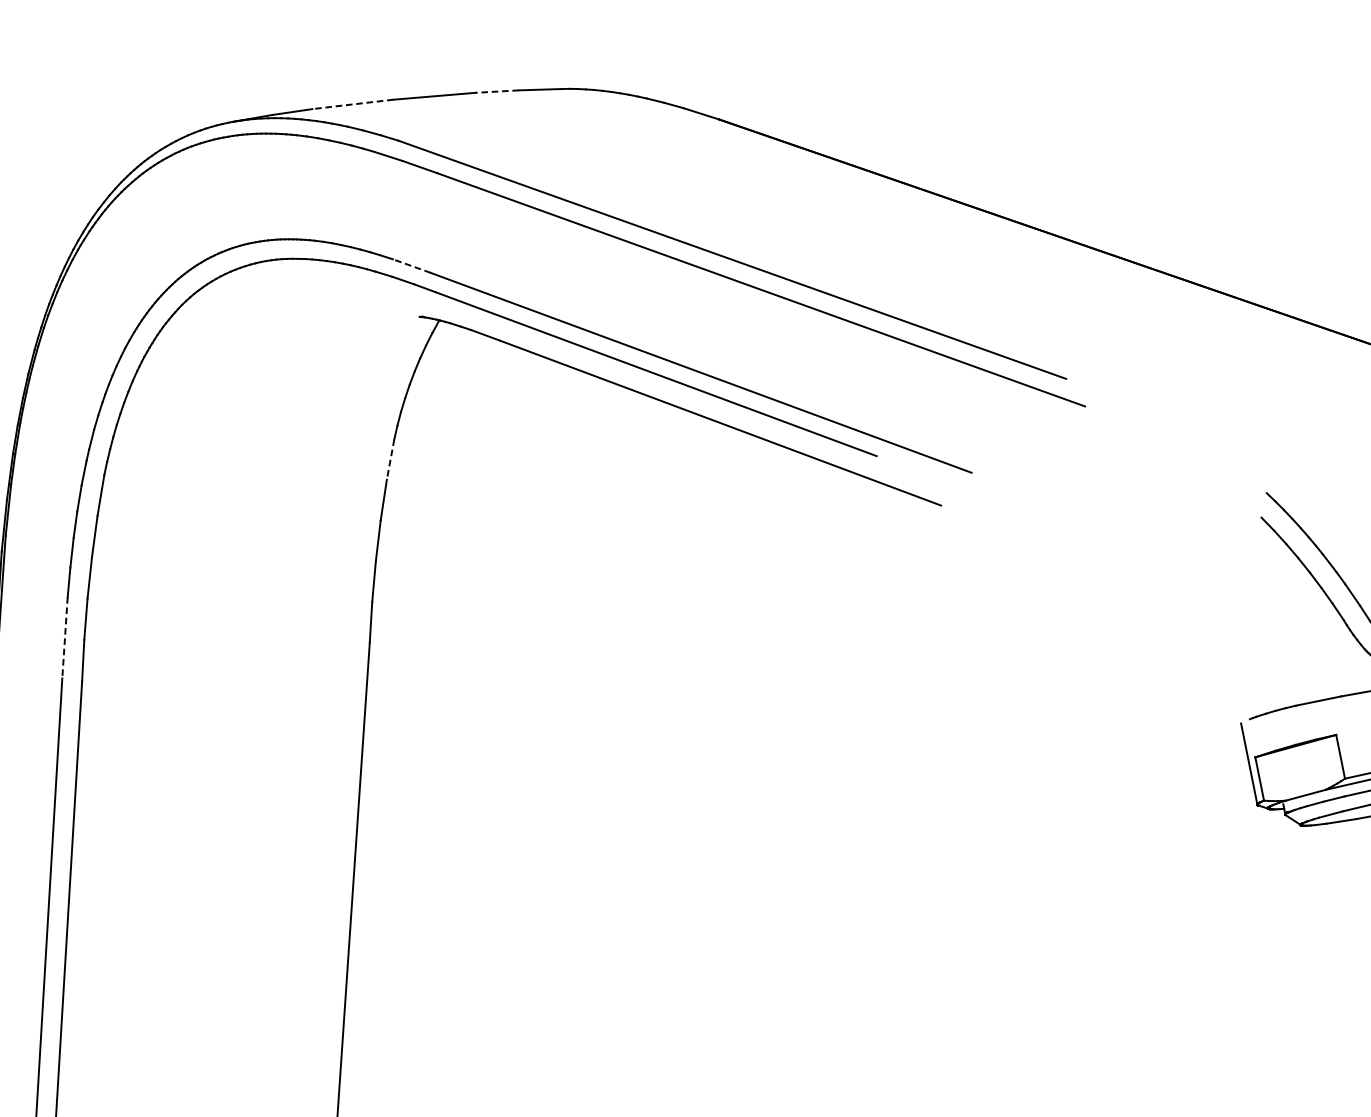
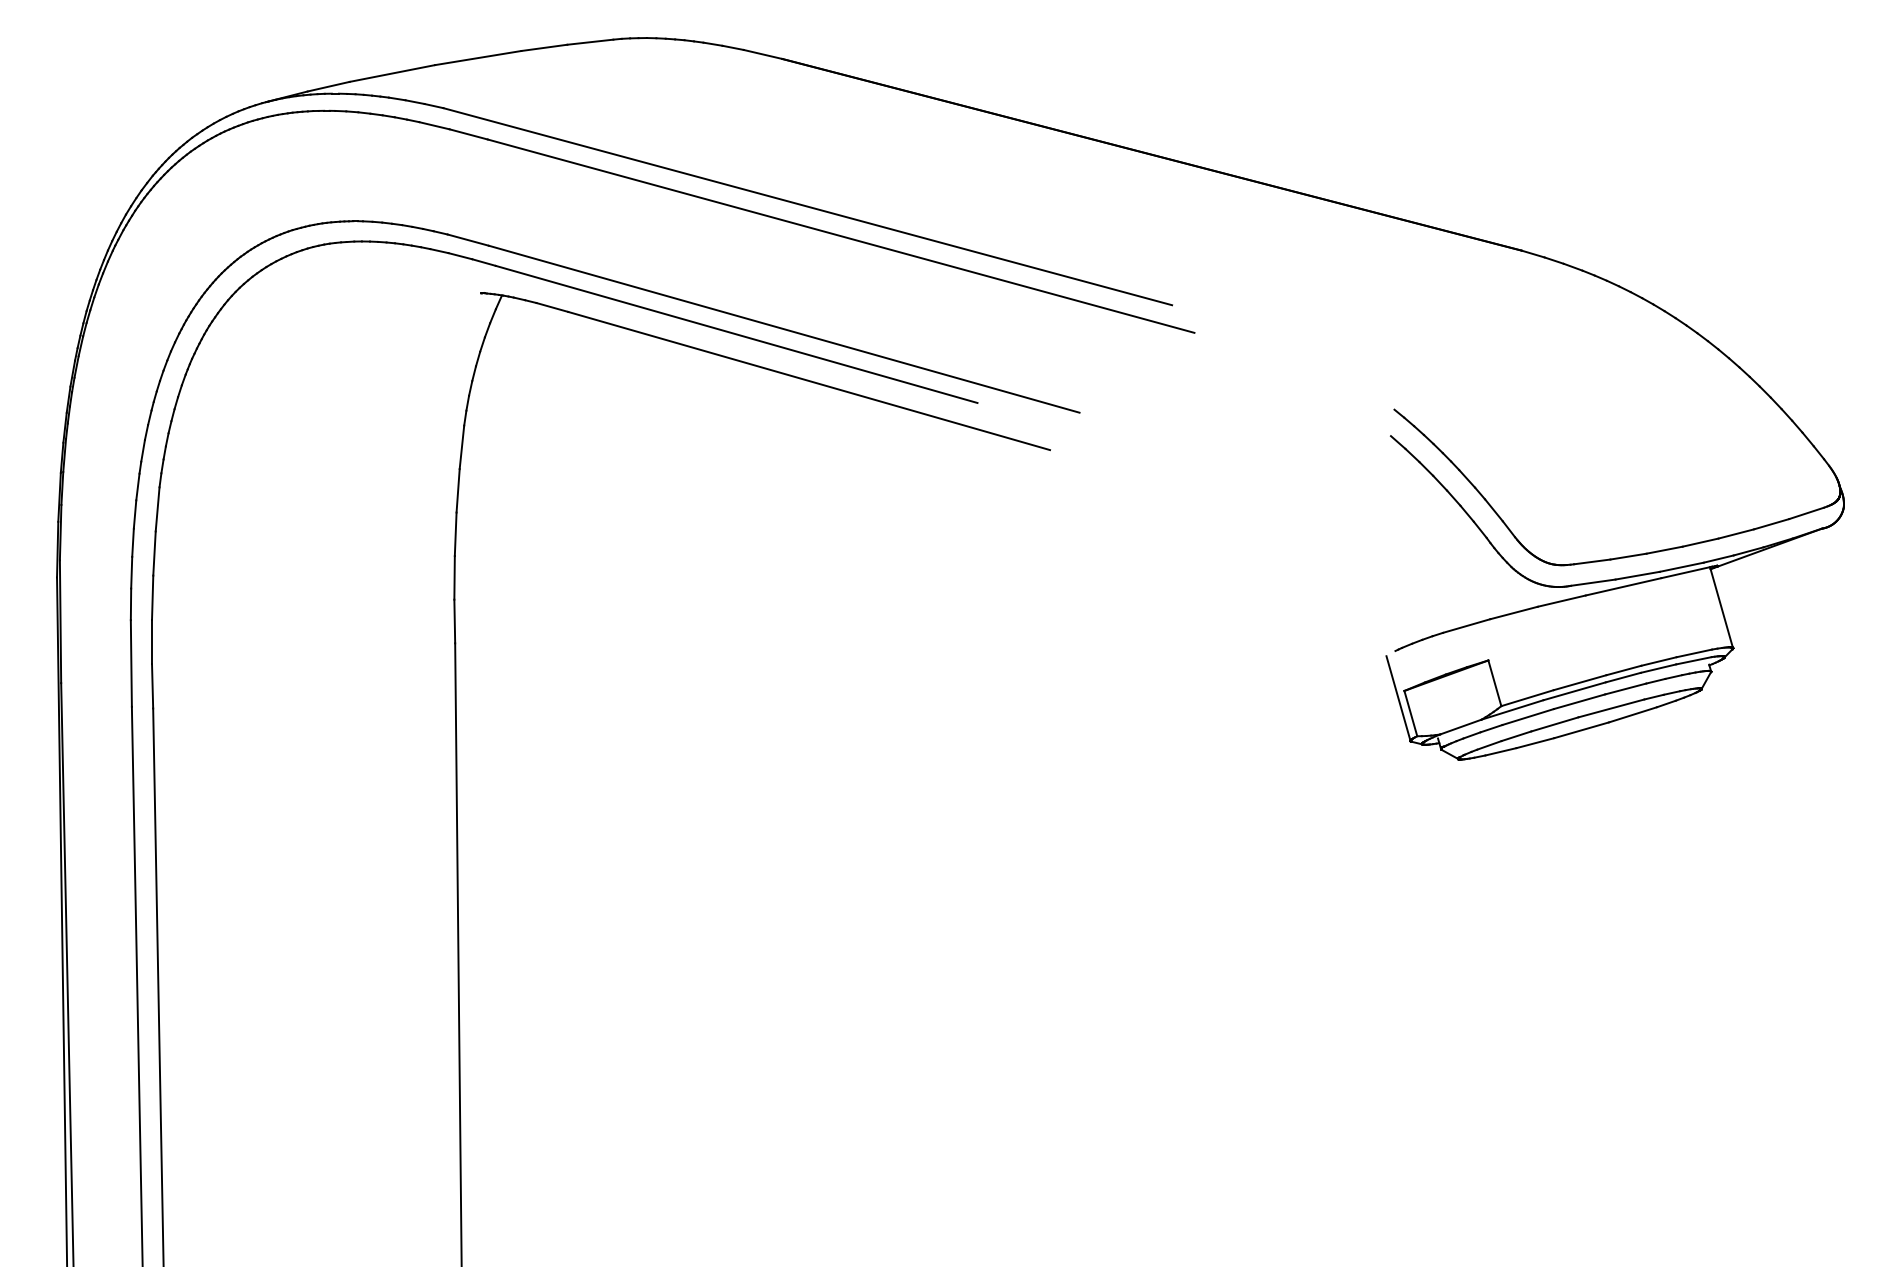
line: (496, 91) -> (543, 47), dashed -> solid
line: (353, 104) -> (392, 73), dashed -> solid
line: (411, 266) -> (467, 240), dashed -> solid
line: (390, 459) -> (461, 447), dashed -> solid
line: (65, 638) -> (131, 664), dashed -> solid

